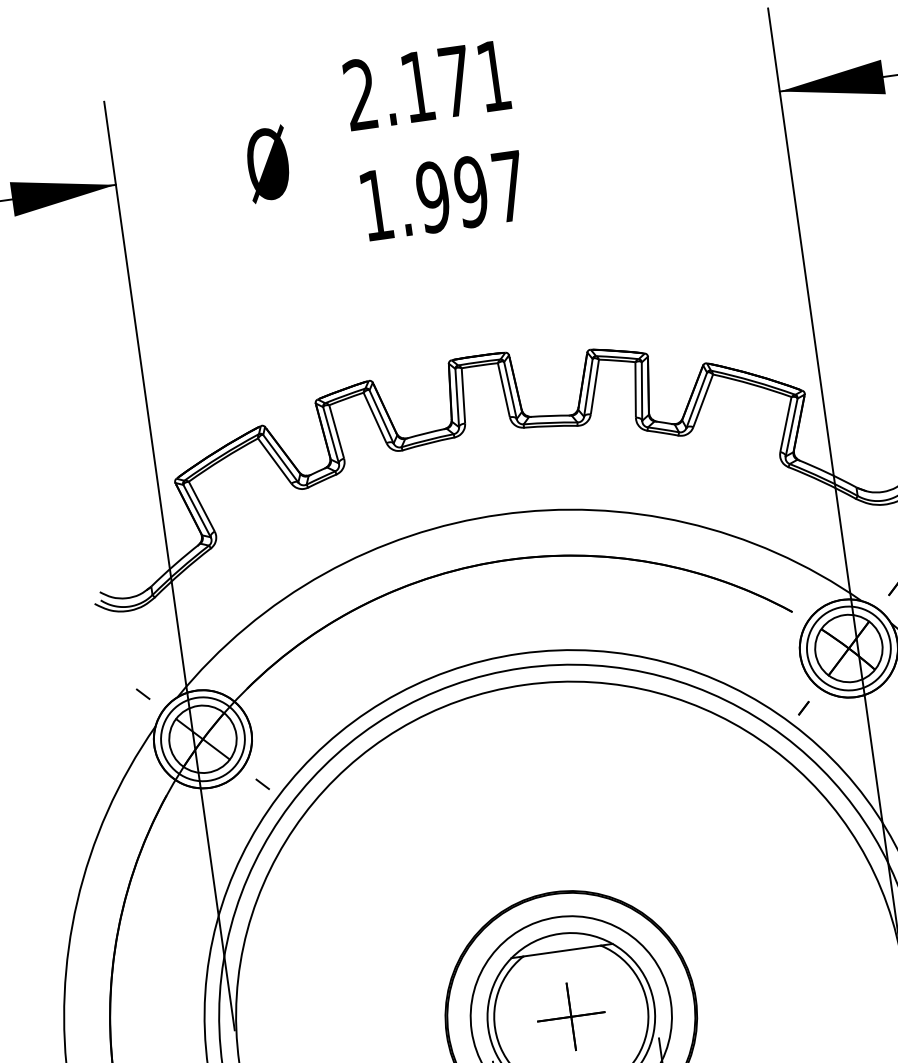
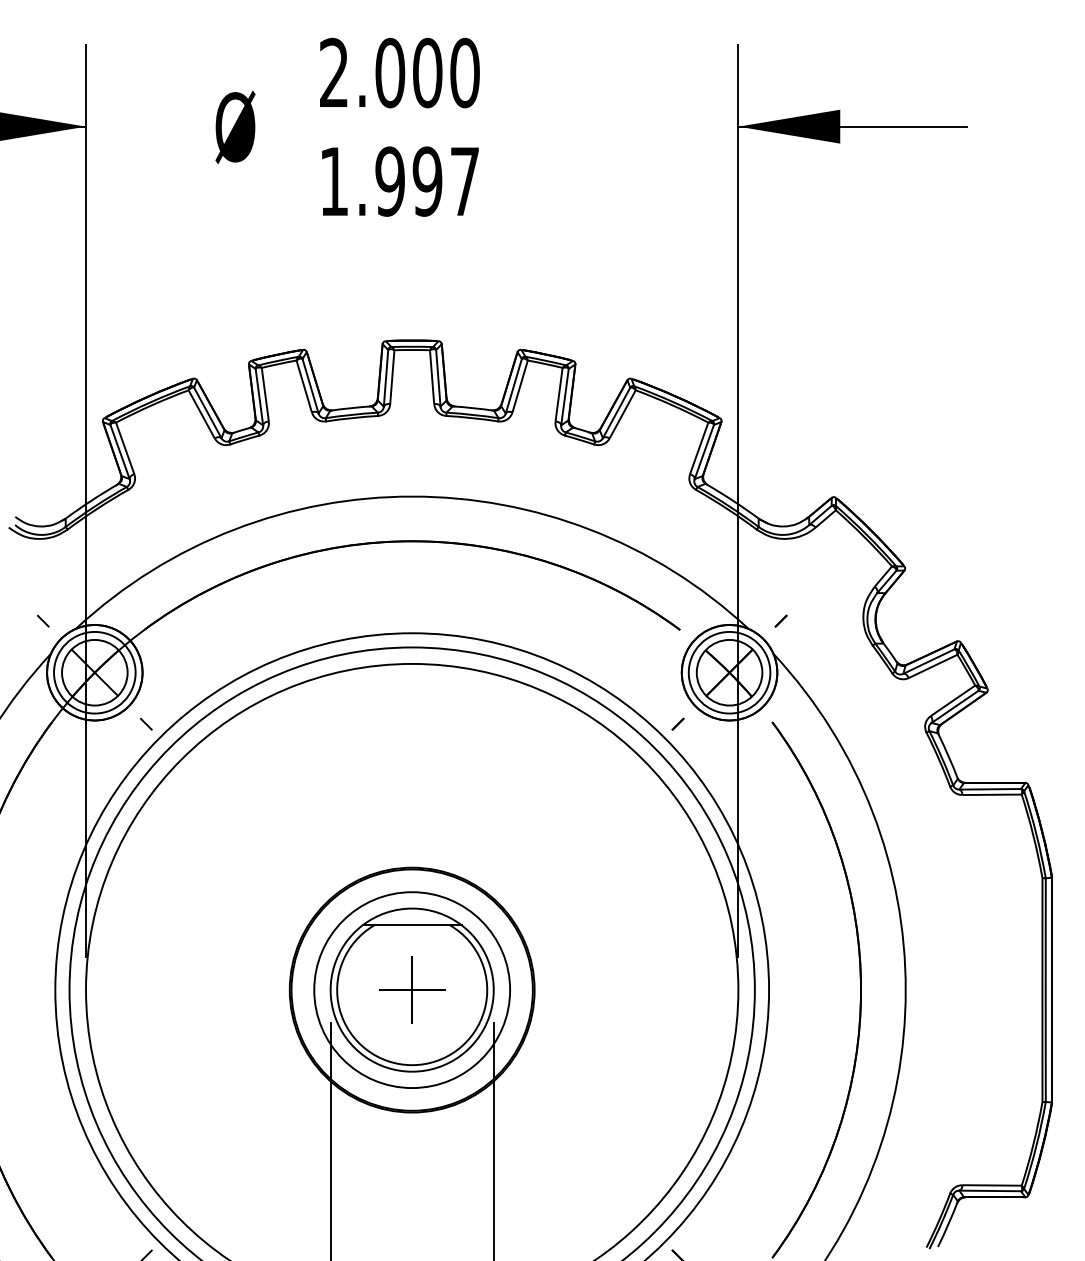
text: (455, 80) -> (427, 72), 2.171 -> 2.000

